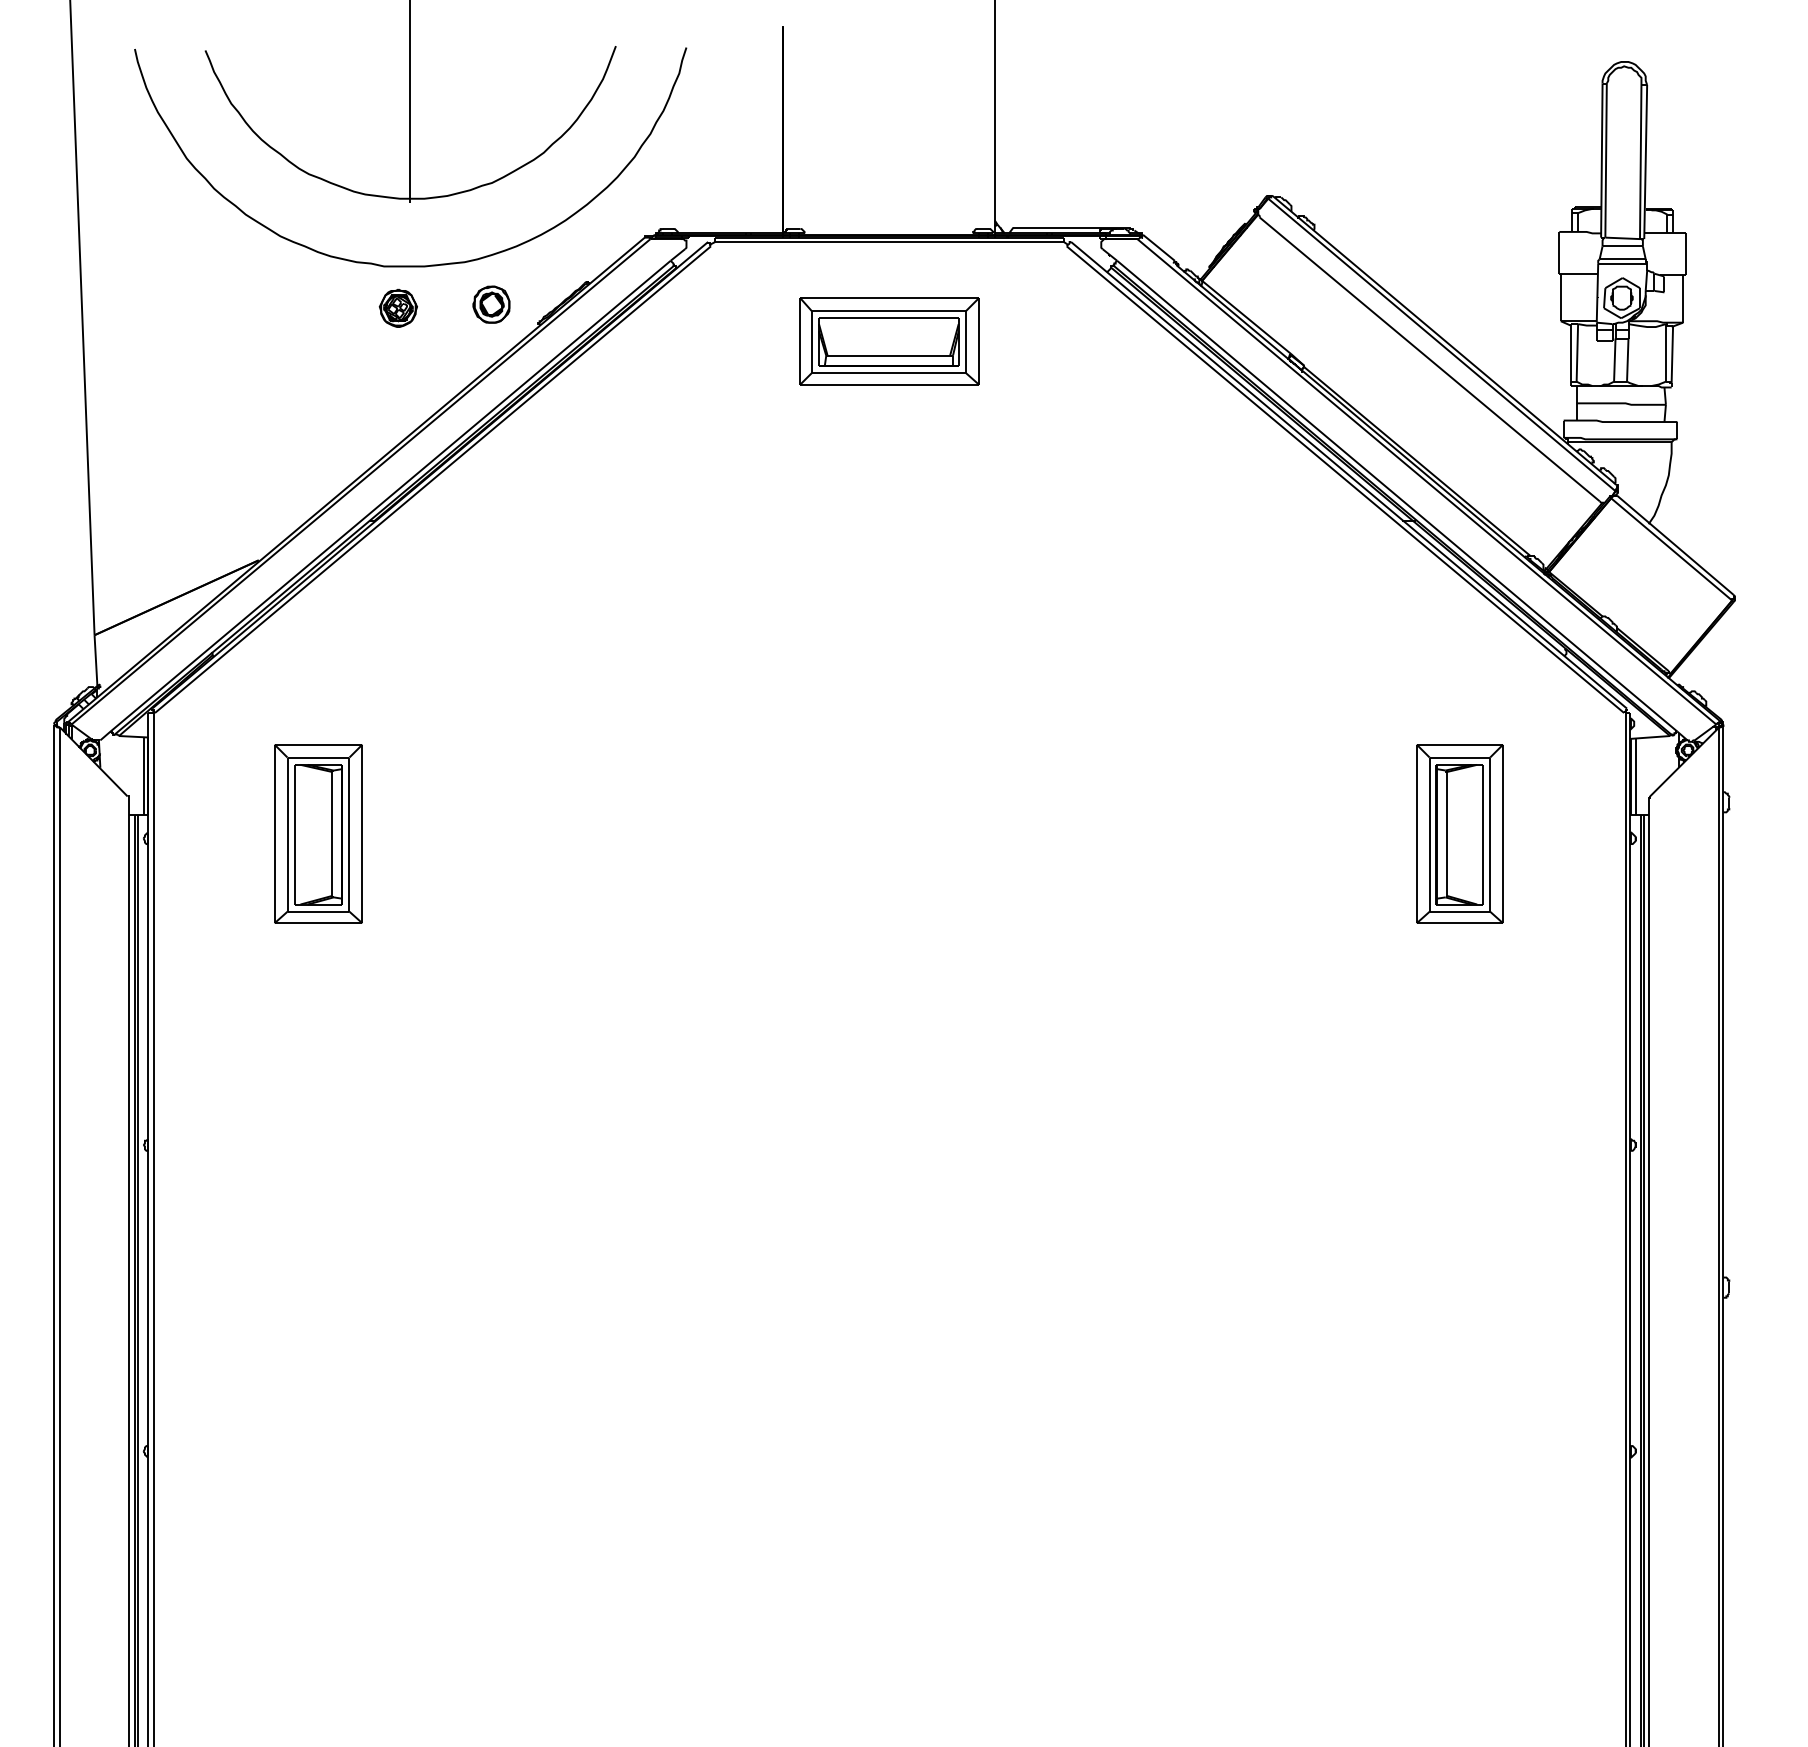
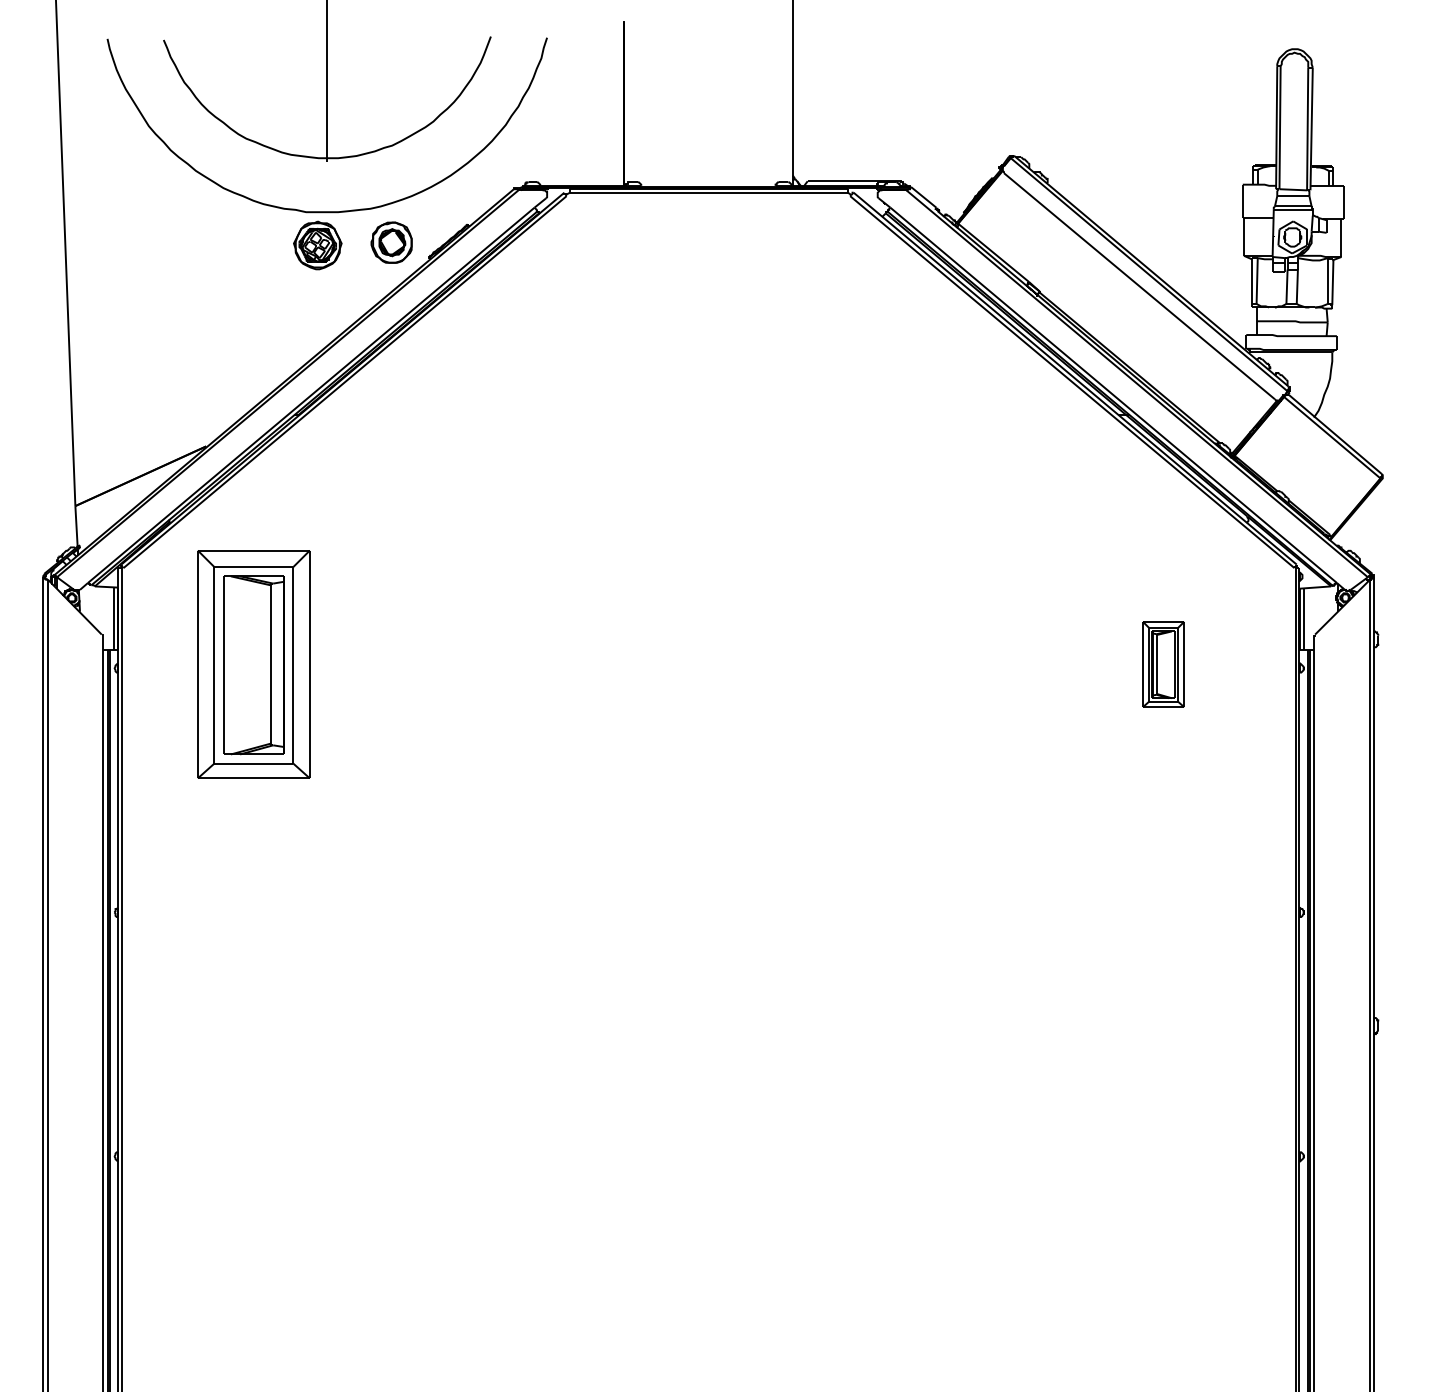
part: (491, 304) -> (391, 242), size x1.4
part: (397, 308) -> (316, 245), size x1.6
part: (889, 341) -> (708, 271), removed
part: (318, 833) -> (253, 664), size x1.6
part: (1459, 833) -> (1163, 664), size x0.6

